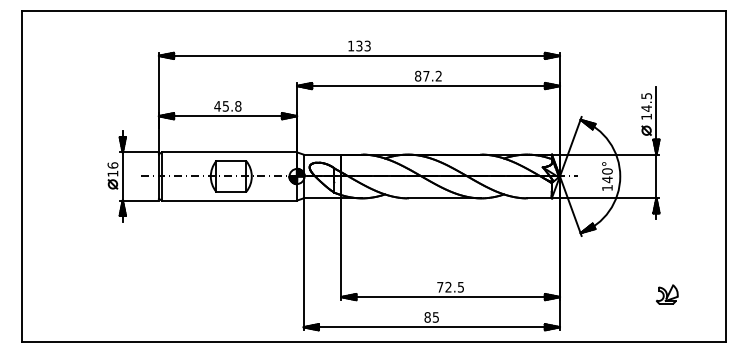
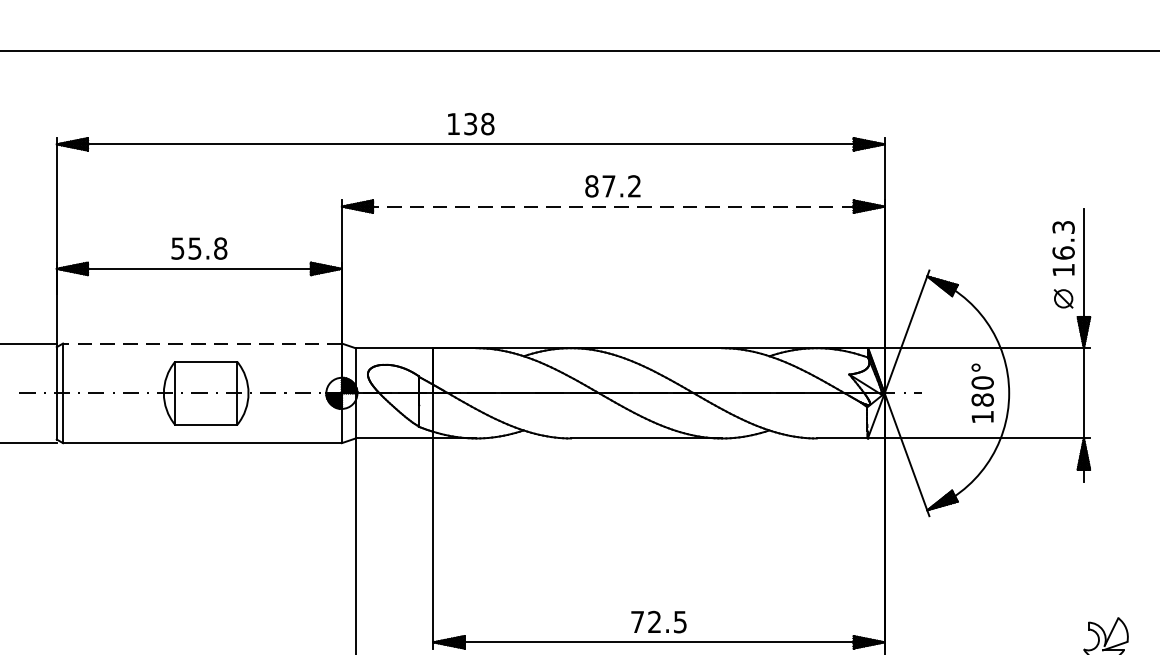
text: (367, 45) -> (487, 122), 133 -> 138
line: (429, 86) -> (615, 207), solid -> dashed
text: (646, 102) -> (1063, 240), 14.5 -> 16.3
text: (217, 106) -> (177, 248), 45.8 -> 55.8
line: (229, 152) -> (202, 343), solid -> dashed
text: (607, 179) -> (982, 399), 140° -> 180°

